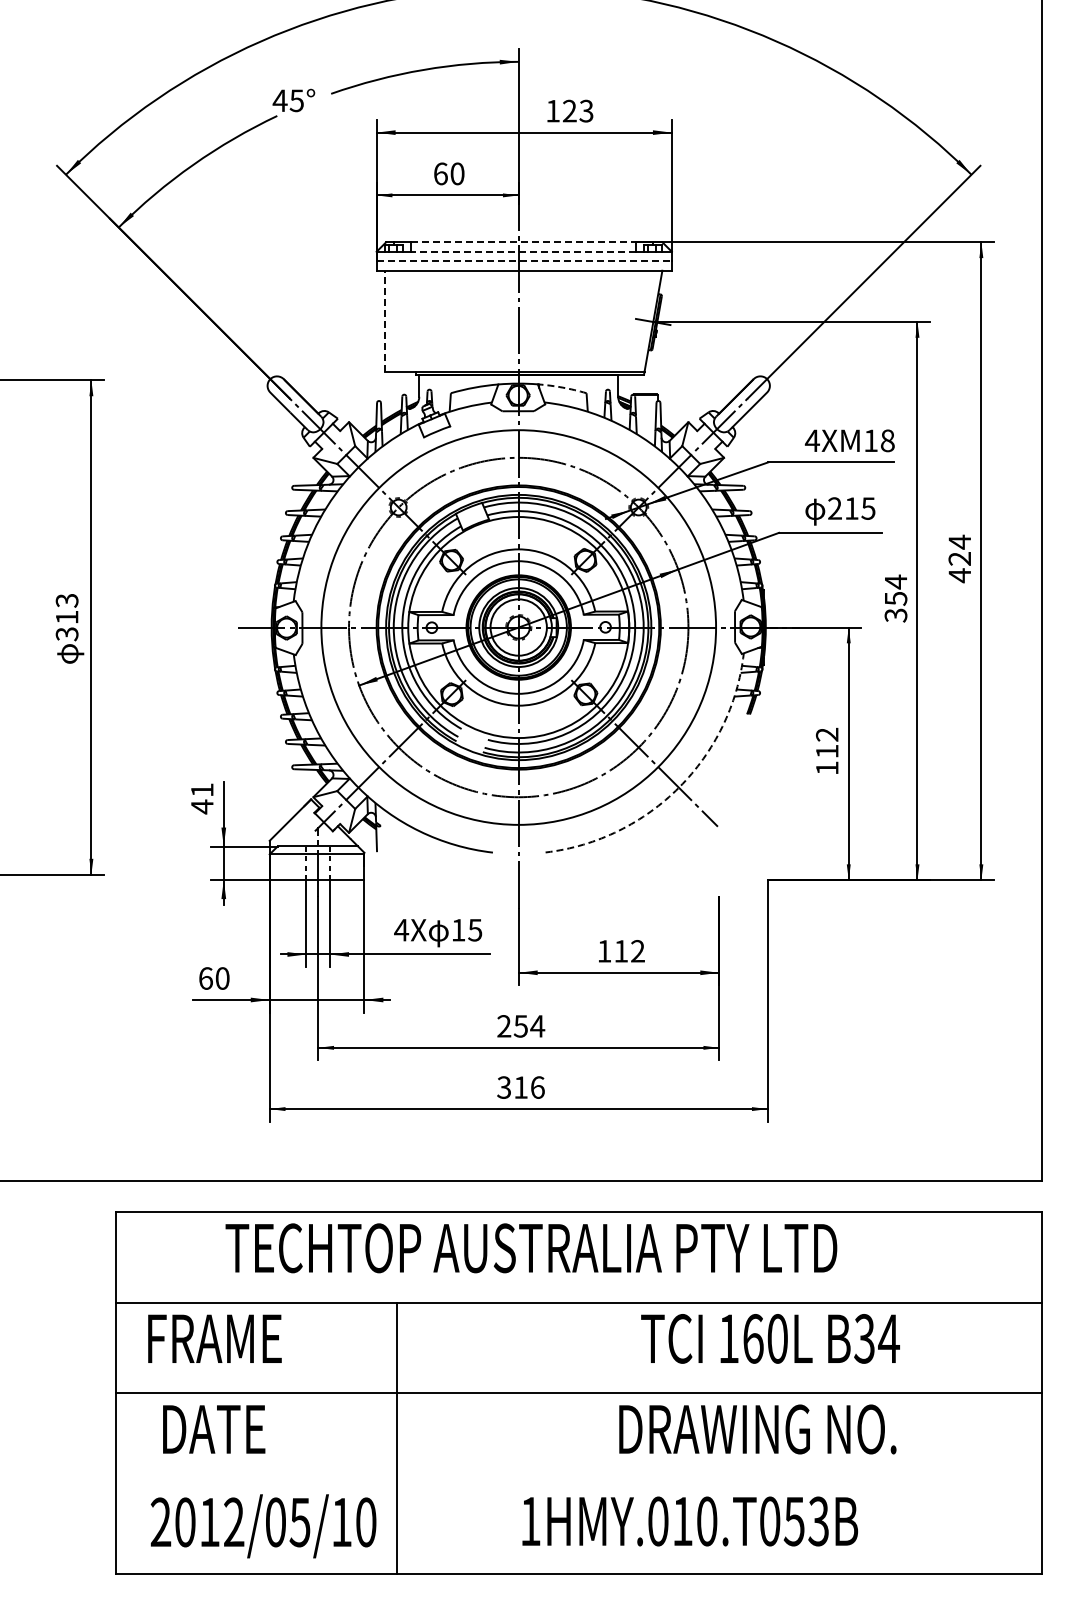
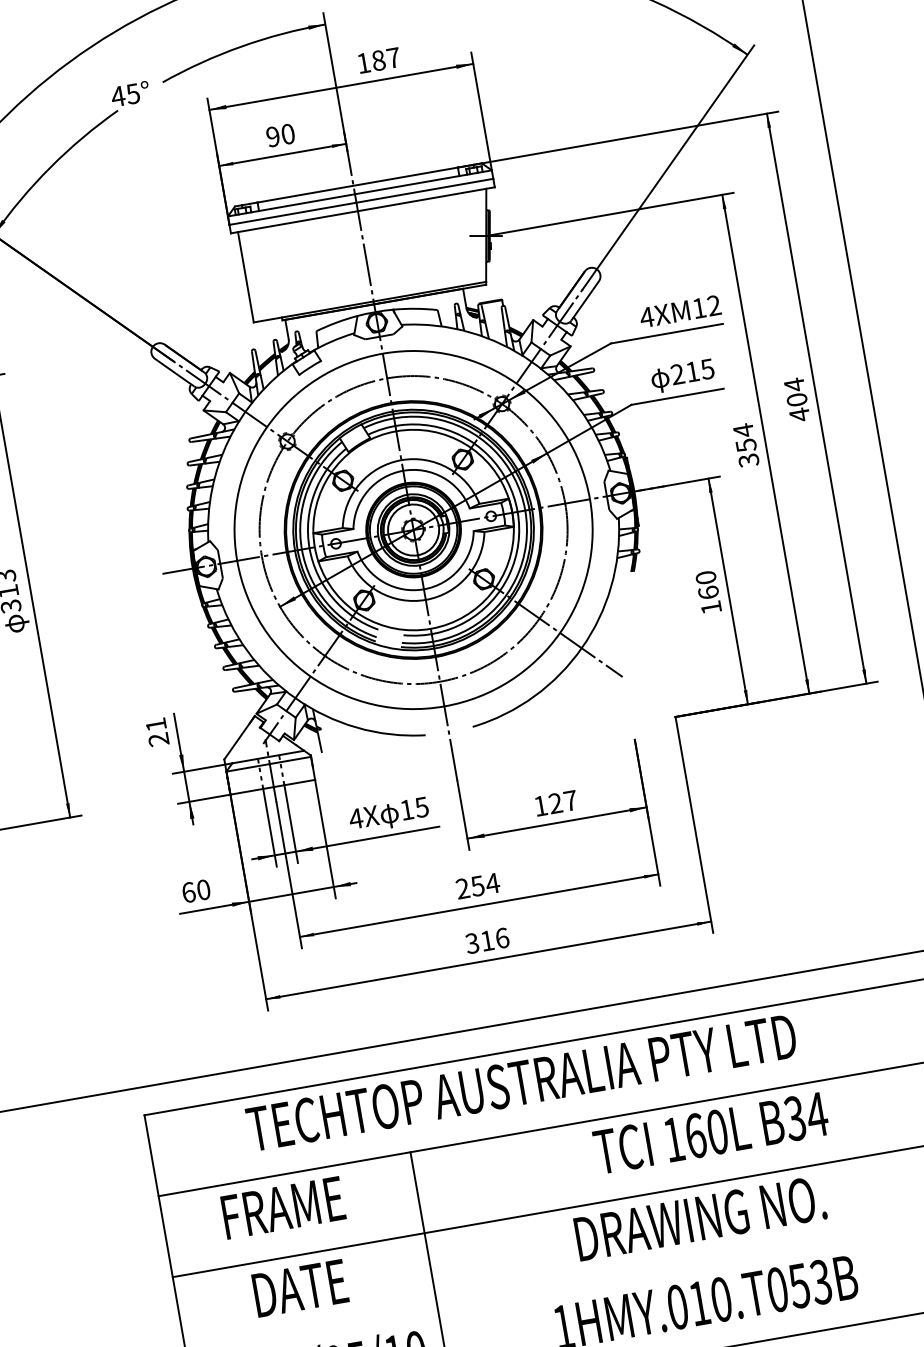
text: (577, 110) -> (385, 58), 123 -> 187
text: (440, 173) -> (272, 136), 60 -> 90
line: (523, 242) -> (357, 185), dashed -> solid
line: (522, 251) -> (358, 193), dashed -> solid
line: (524, 261) -> (361, 202), dashed -> solid
line: (384, 321) -> (245, 277), dashed -> solid
arc: (562, 387) -> (415, 308), dashed -> solid
text: (887, 440) -> (713, 305), 4XM18 -> 4XM12
text: (959, 558) -> (796, 399), 424 -> 404
text: (827, 742) -> (707, 584), 112 -> 160
arc: (679, 787) -> (582, 647), dashed -> solid
text: (202, 806) -> (158, 739), 41 -> 21
text: (629, 951) -> (563, 802), 112 -> 127
text: (214, 1338) -> (282, 1207), moved
text: (770, 1338) -> (711, 1132), moved
text: (214, 1429) -> (300, 1288), moved
text: (757, 1429) -> (700, 1218), moved

